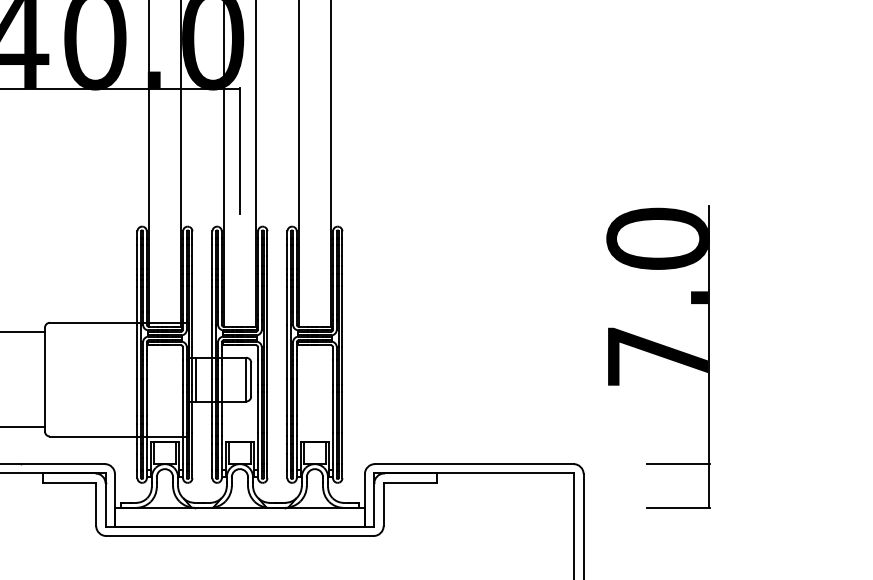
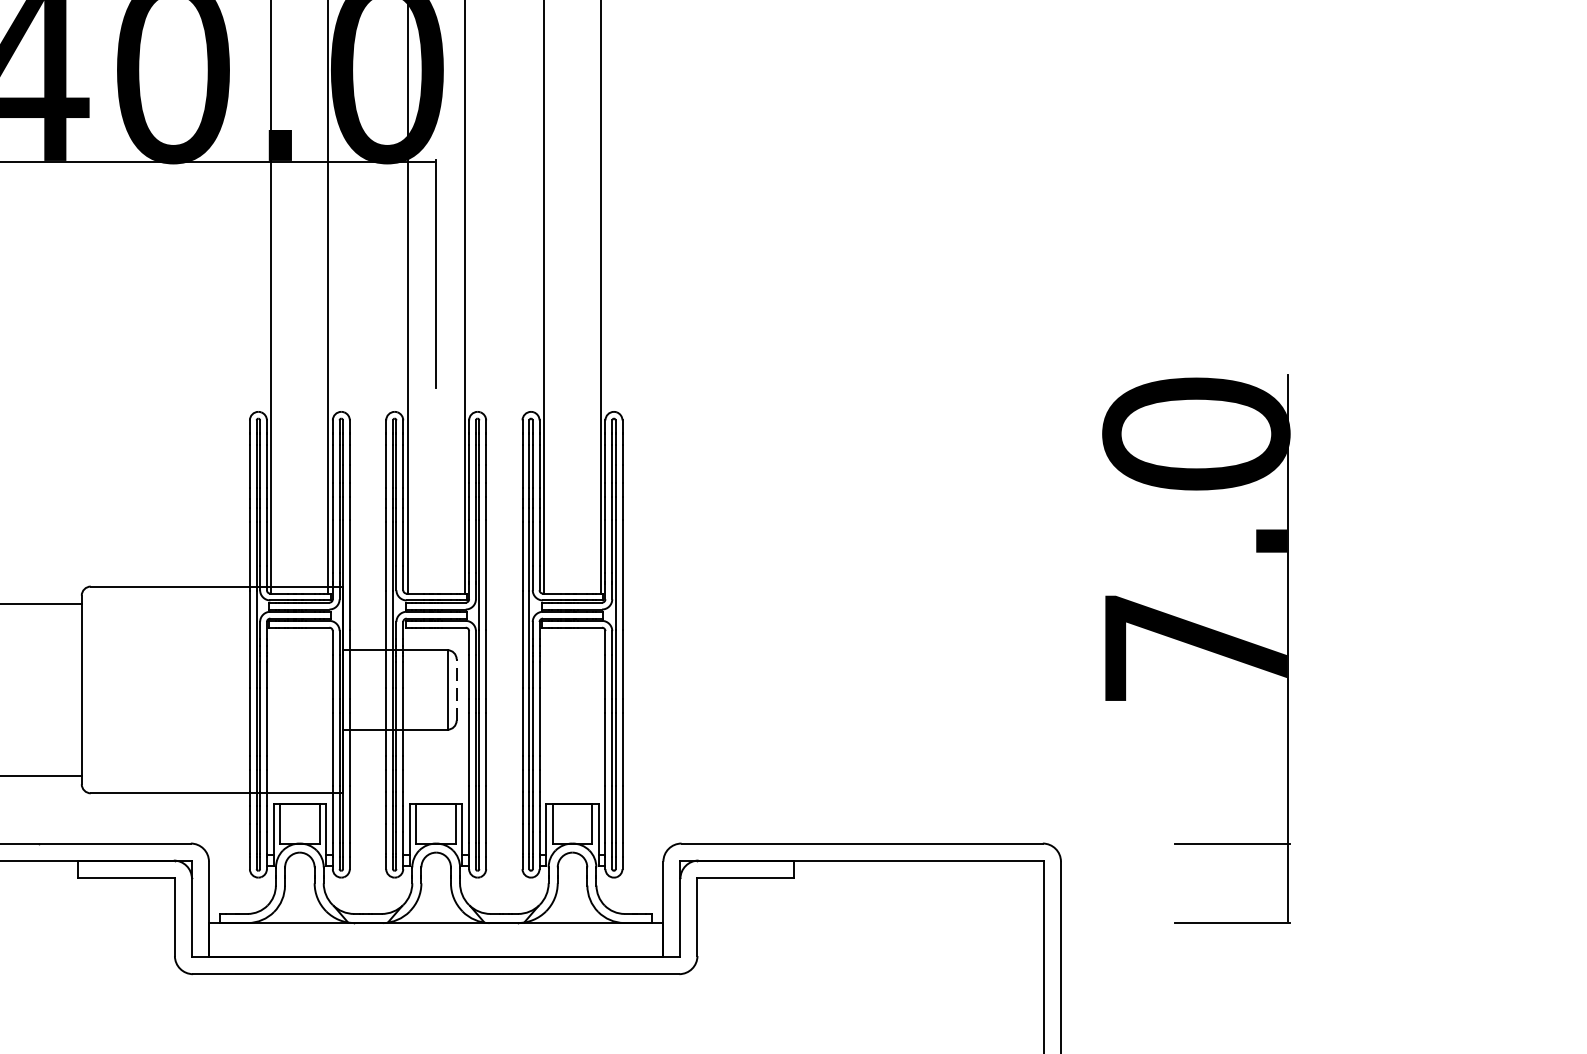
line: (196, 379) -> (357, 689), removed
line: (251, 379) -> (457, 689), solid -> dashed

